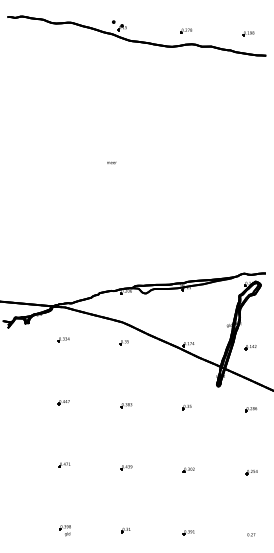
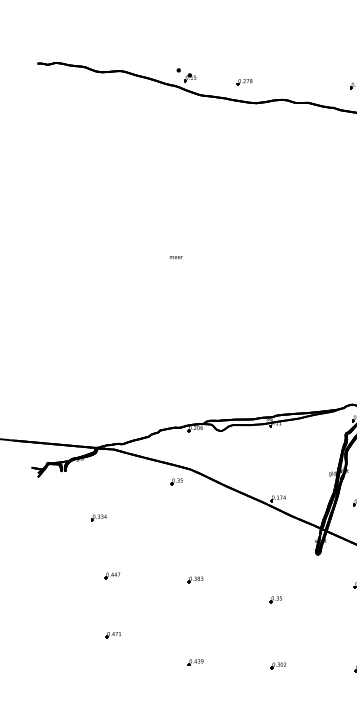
part: (185, 30) -> (243, 81), moved
part: (63, 339) -> (98, 517), moved
part: (123, 342) -> (175, 481), moved
part: (186, 407) -> (275, 599), moved
part: (64, 464) -> (113, 634), moved

